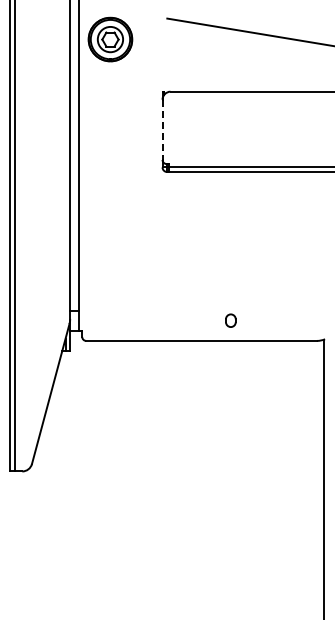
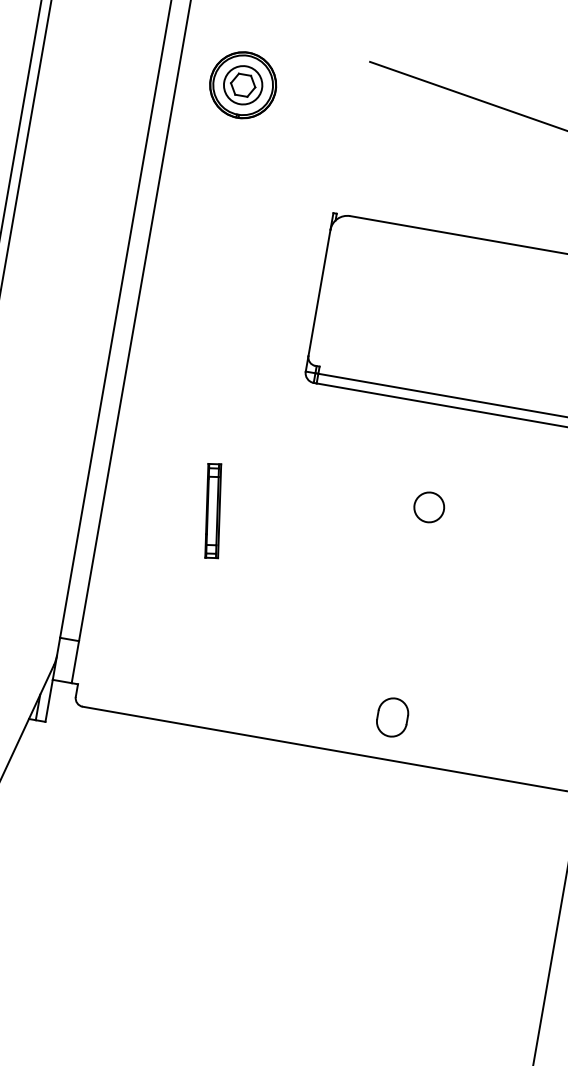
part: (109, 39) -> (241, 84), size x0.71
line: (162, 130) -> (319, 294), dashed -> solid
circle: (230, 220) -> (428, 507), added
part: (130, 239) -> (212, 510), added
part: (230, 320) -> (392, 716), size x1.43

